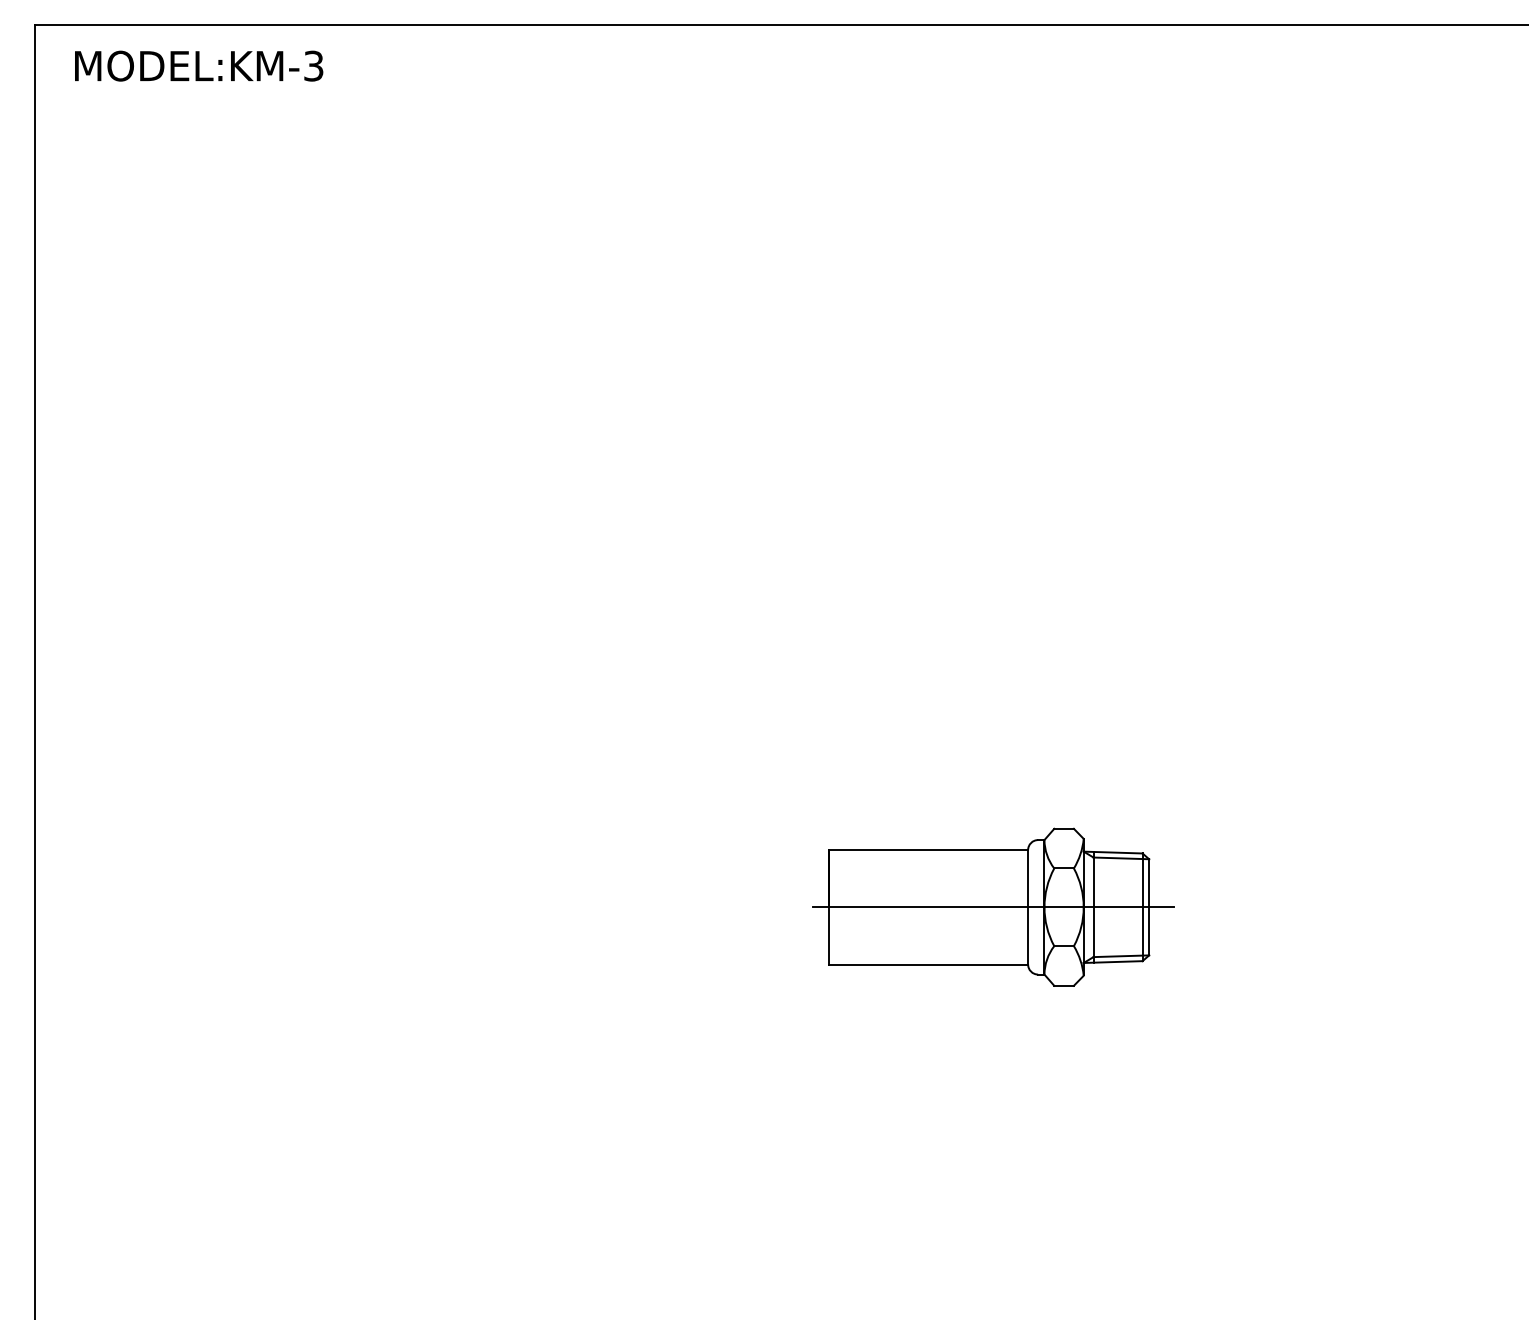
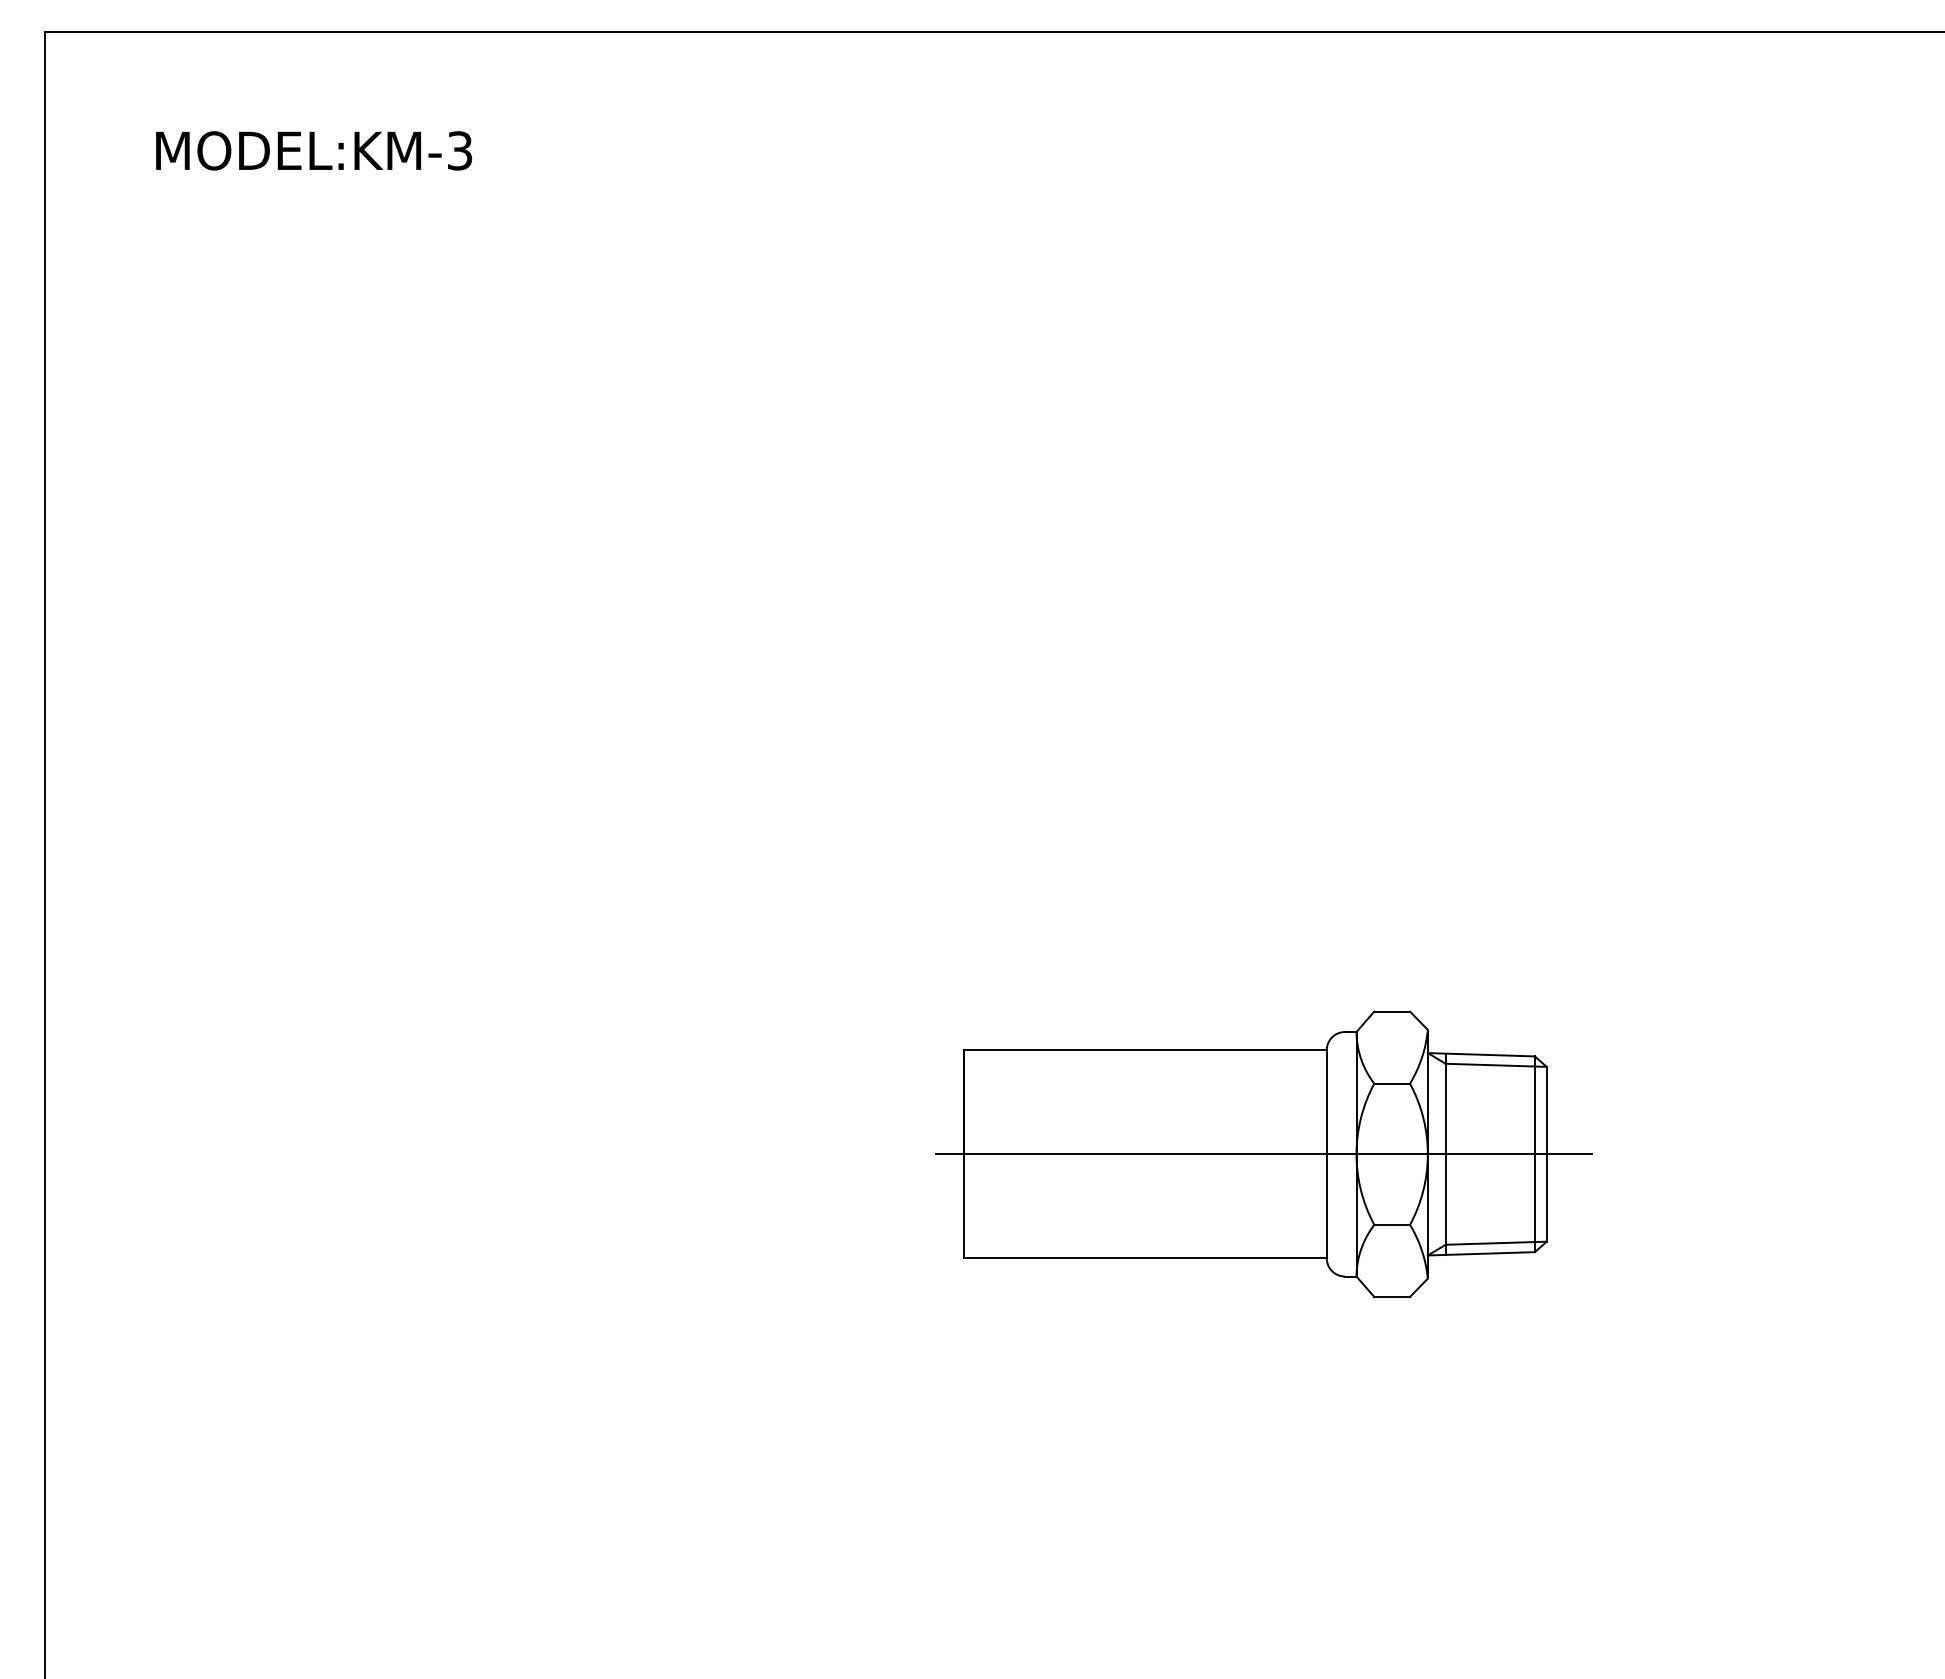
text: (199, 65) -> (314, 150), moved
part: (993, 906) -> (1263, 1153), size x1.43

